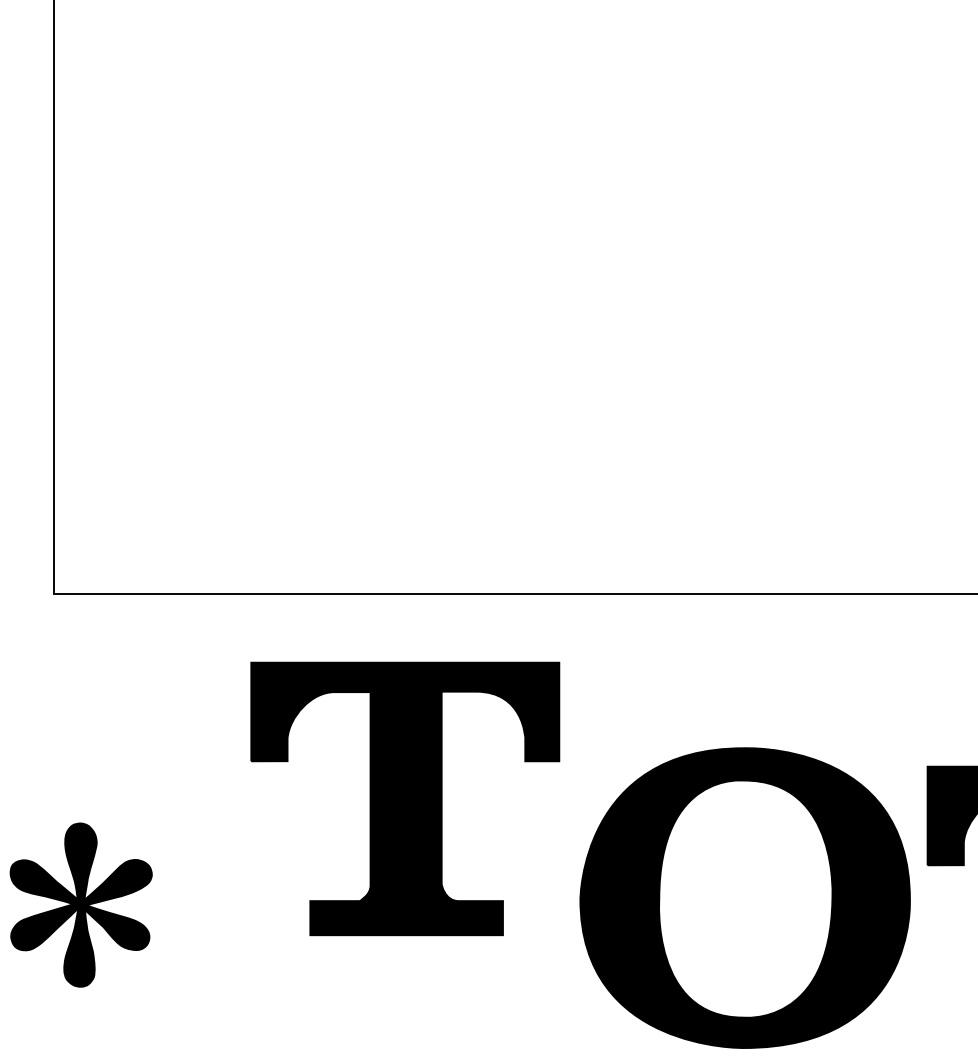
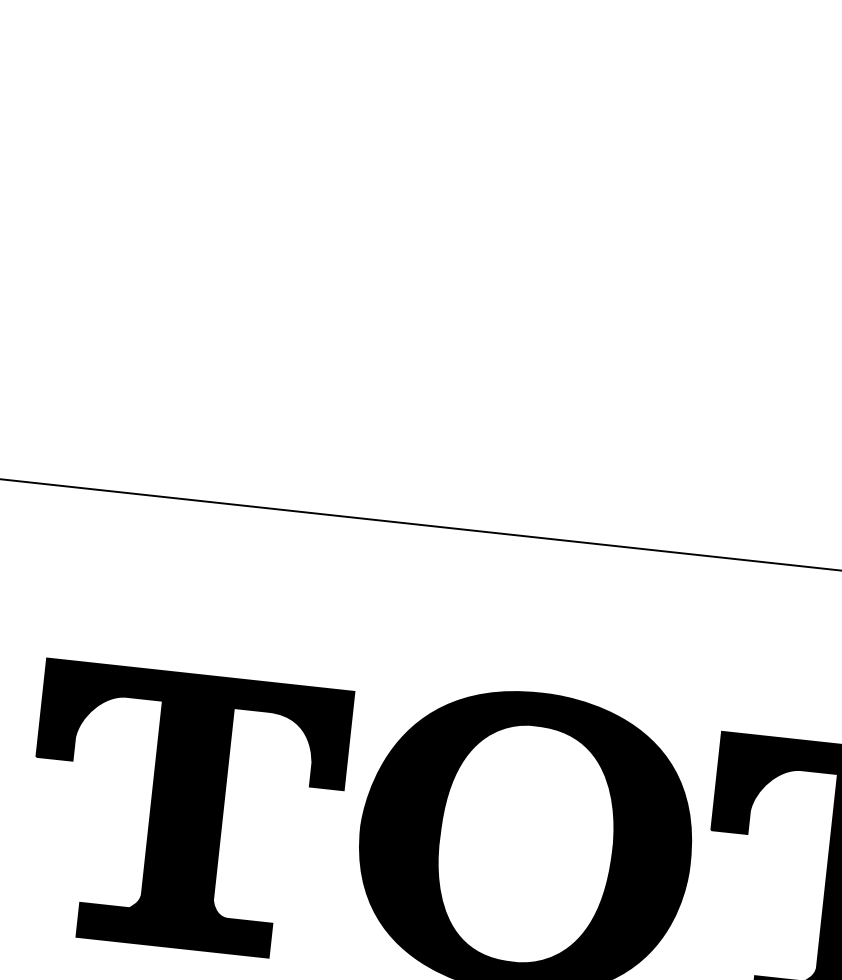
part: (405, 798) -> (186, 810), moved

